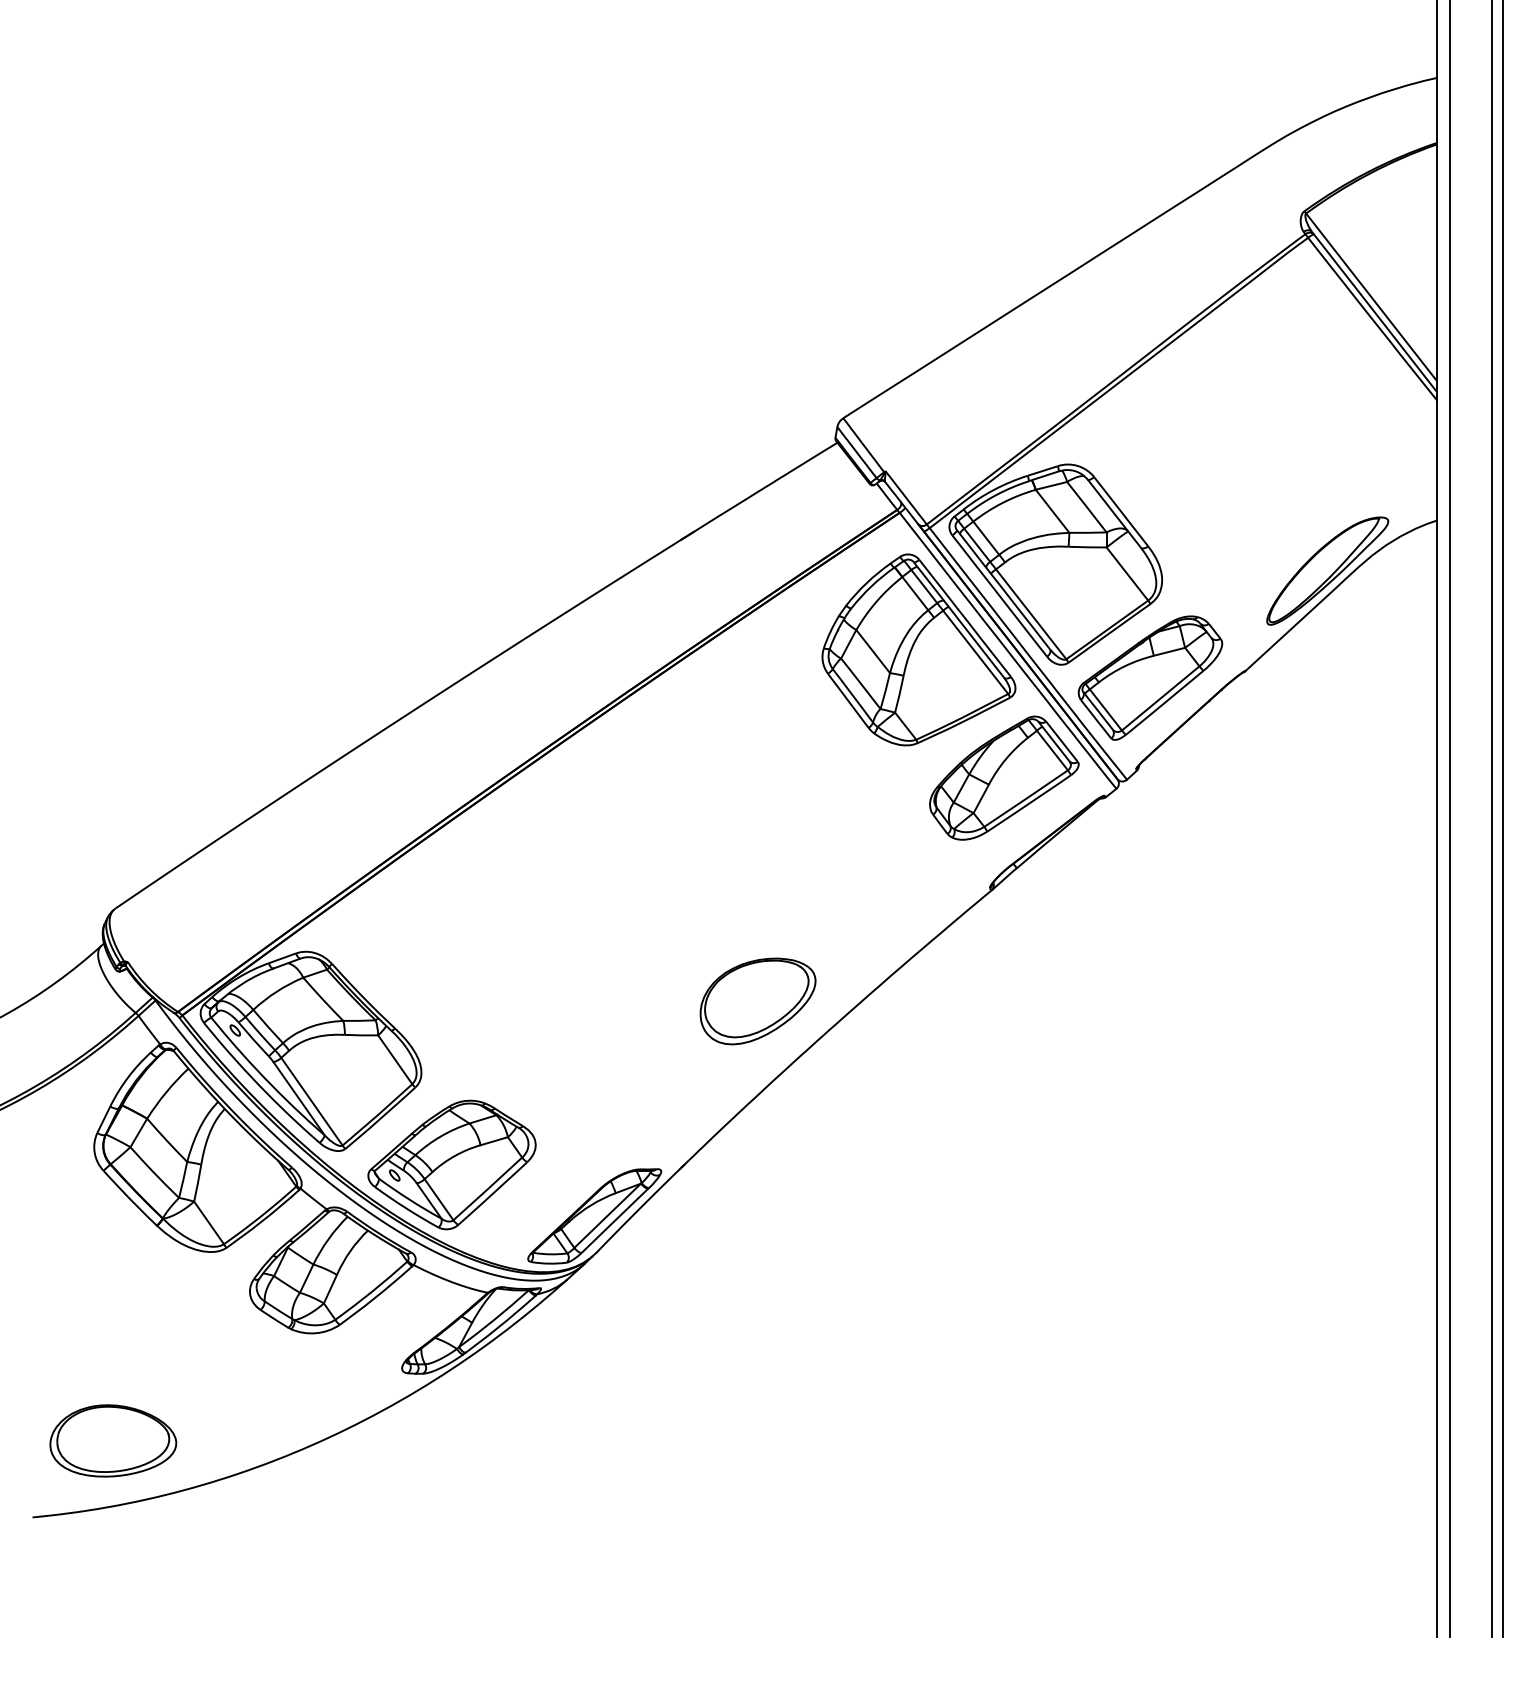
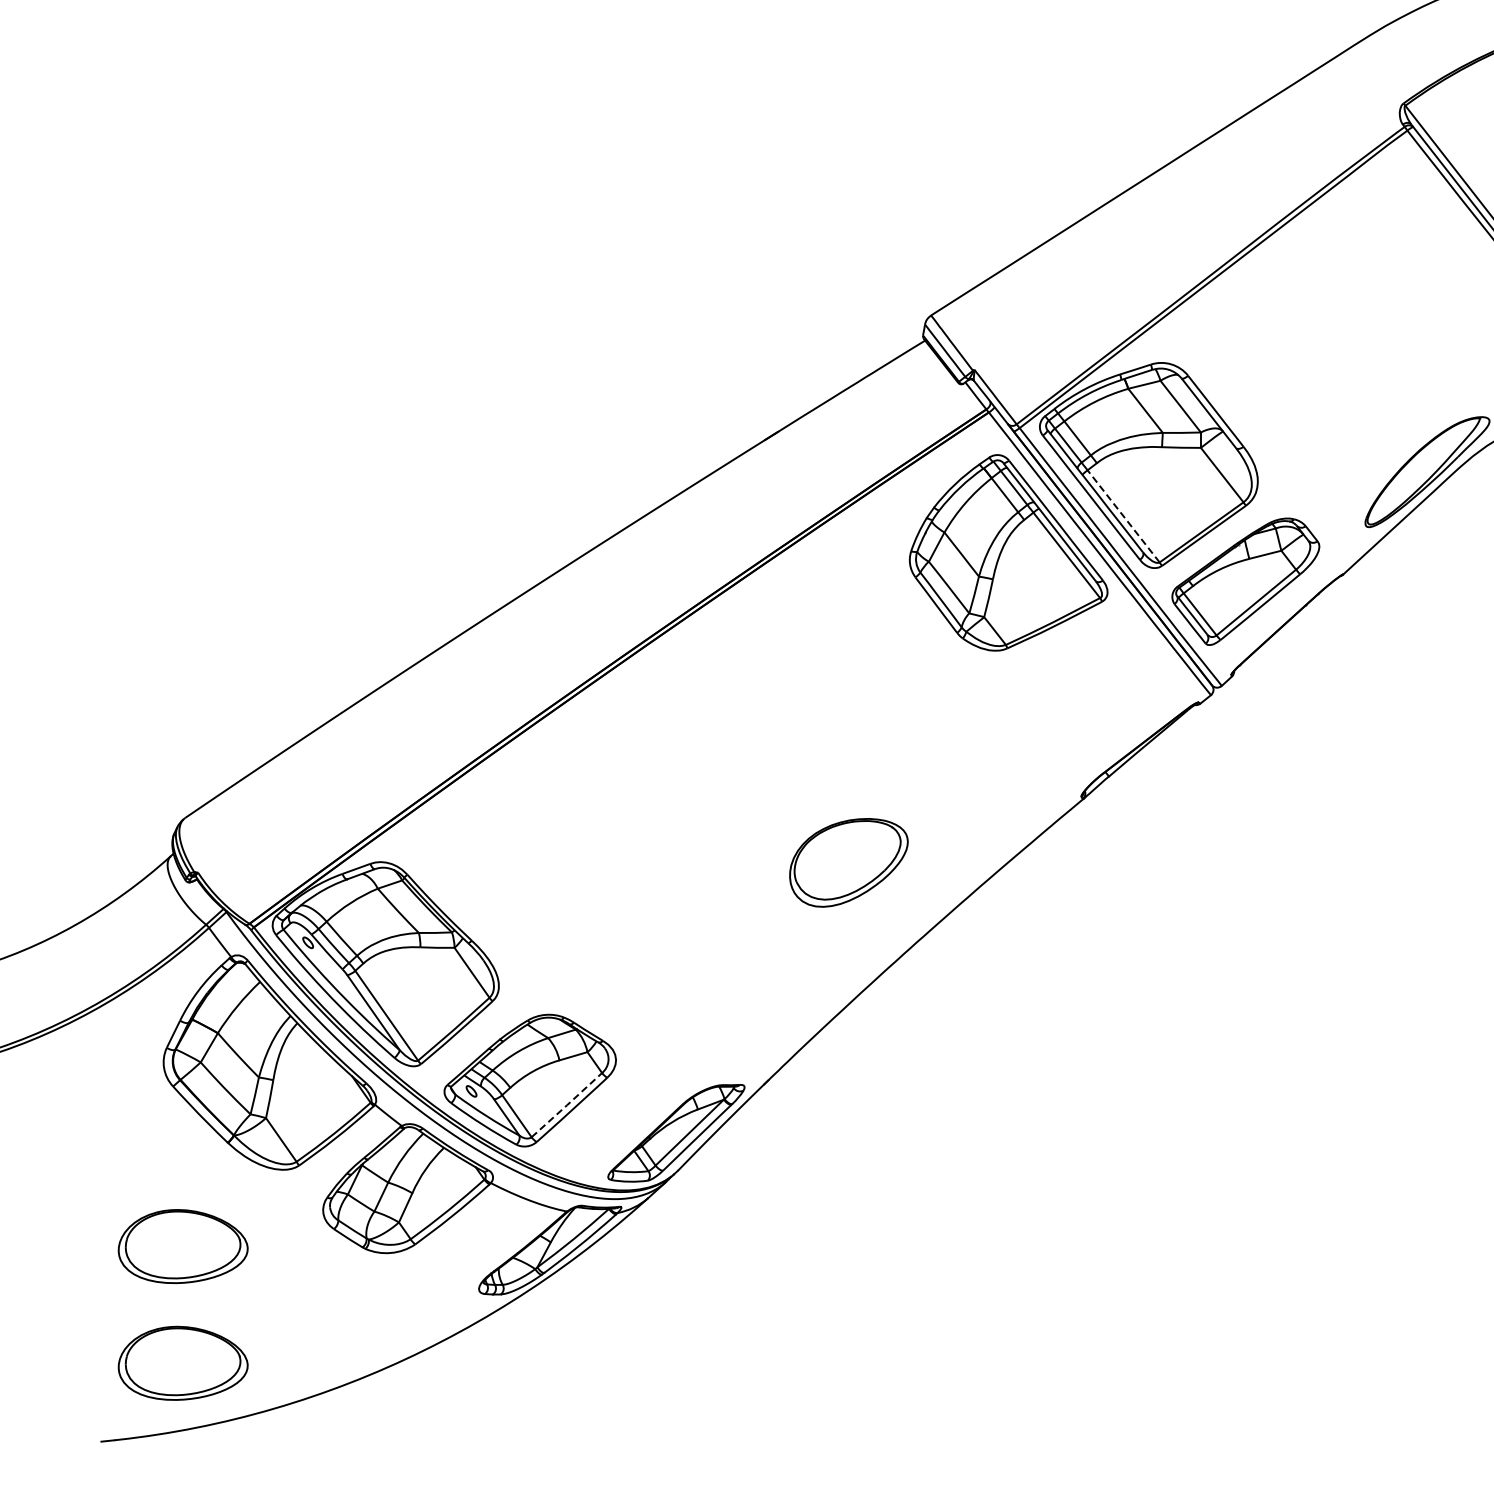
line: (1030, 613) -> (1122, 515), solid -> dashed
part: (1004, 777) -> (1096, 683), removed
part: (757, 1001) -> (848, 862), moved
line: (487, 1189) -> (566, 1105), solid -> dashed
part: (113, 1326) -> (183, 1246), added

